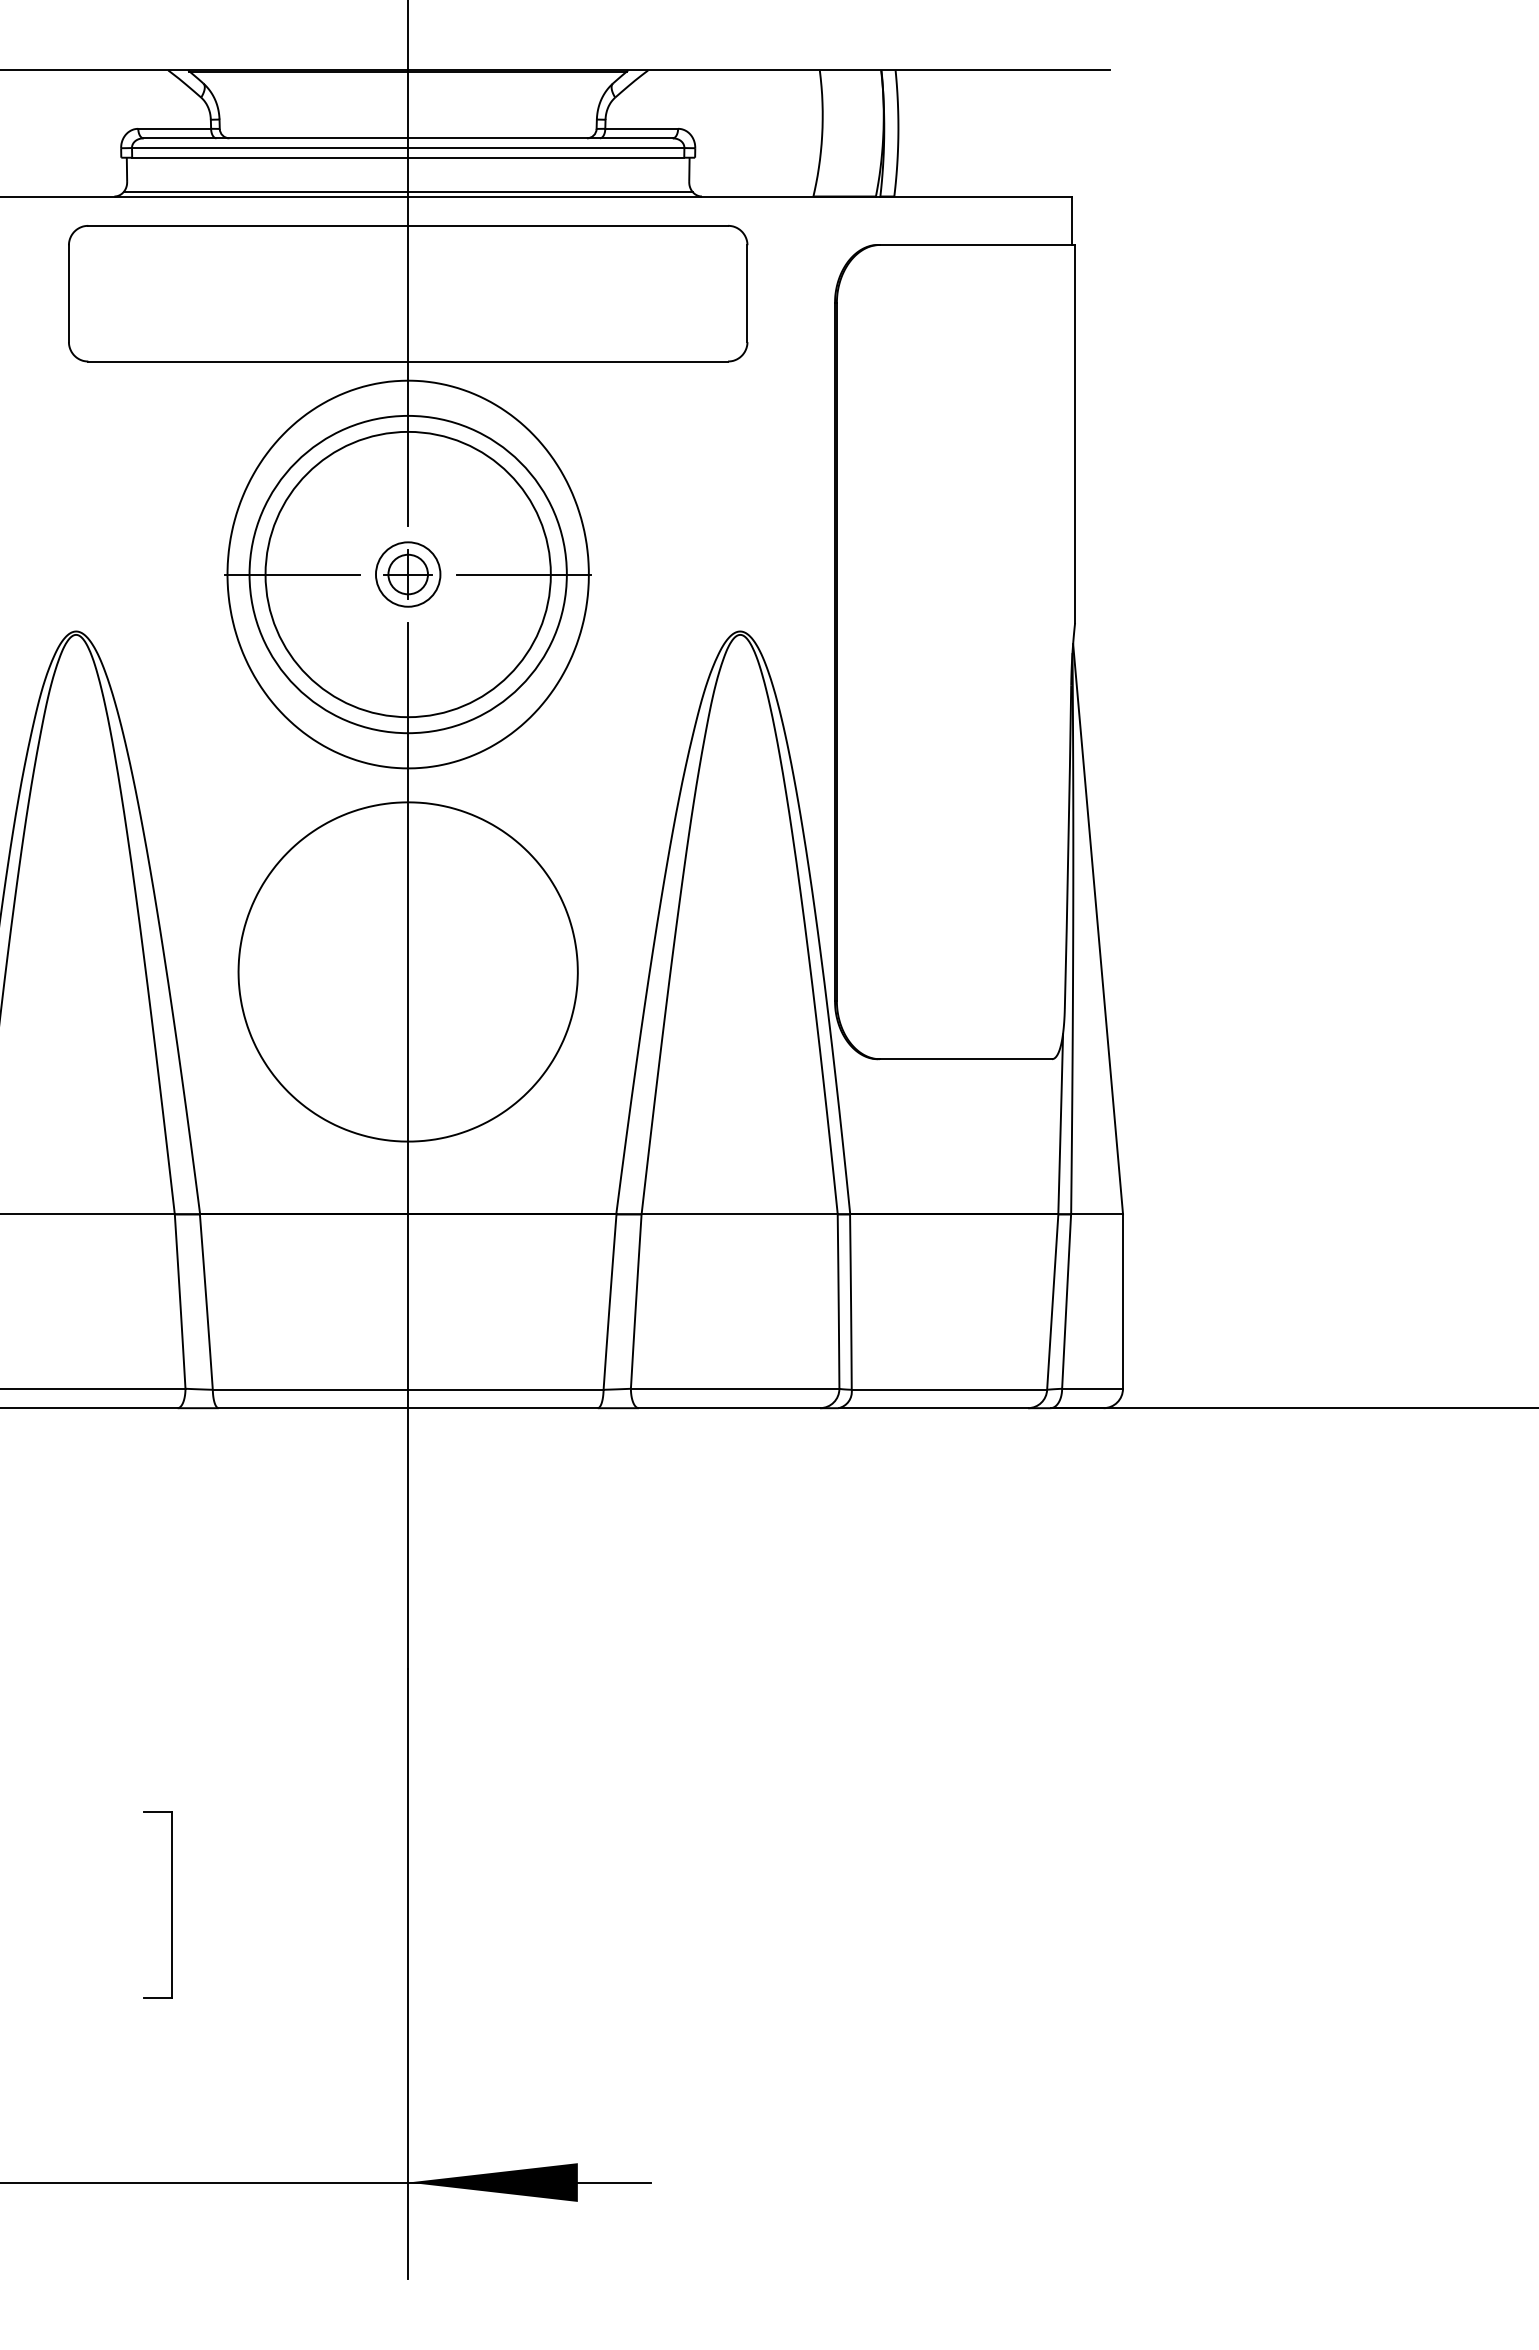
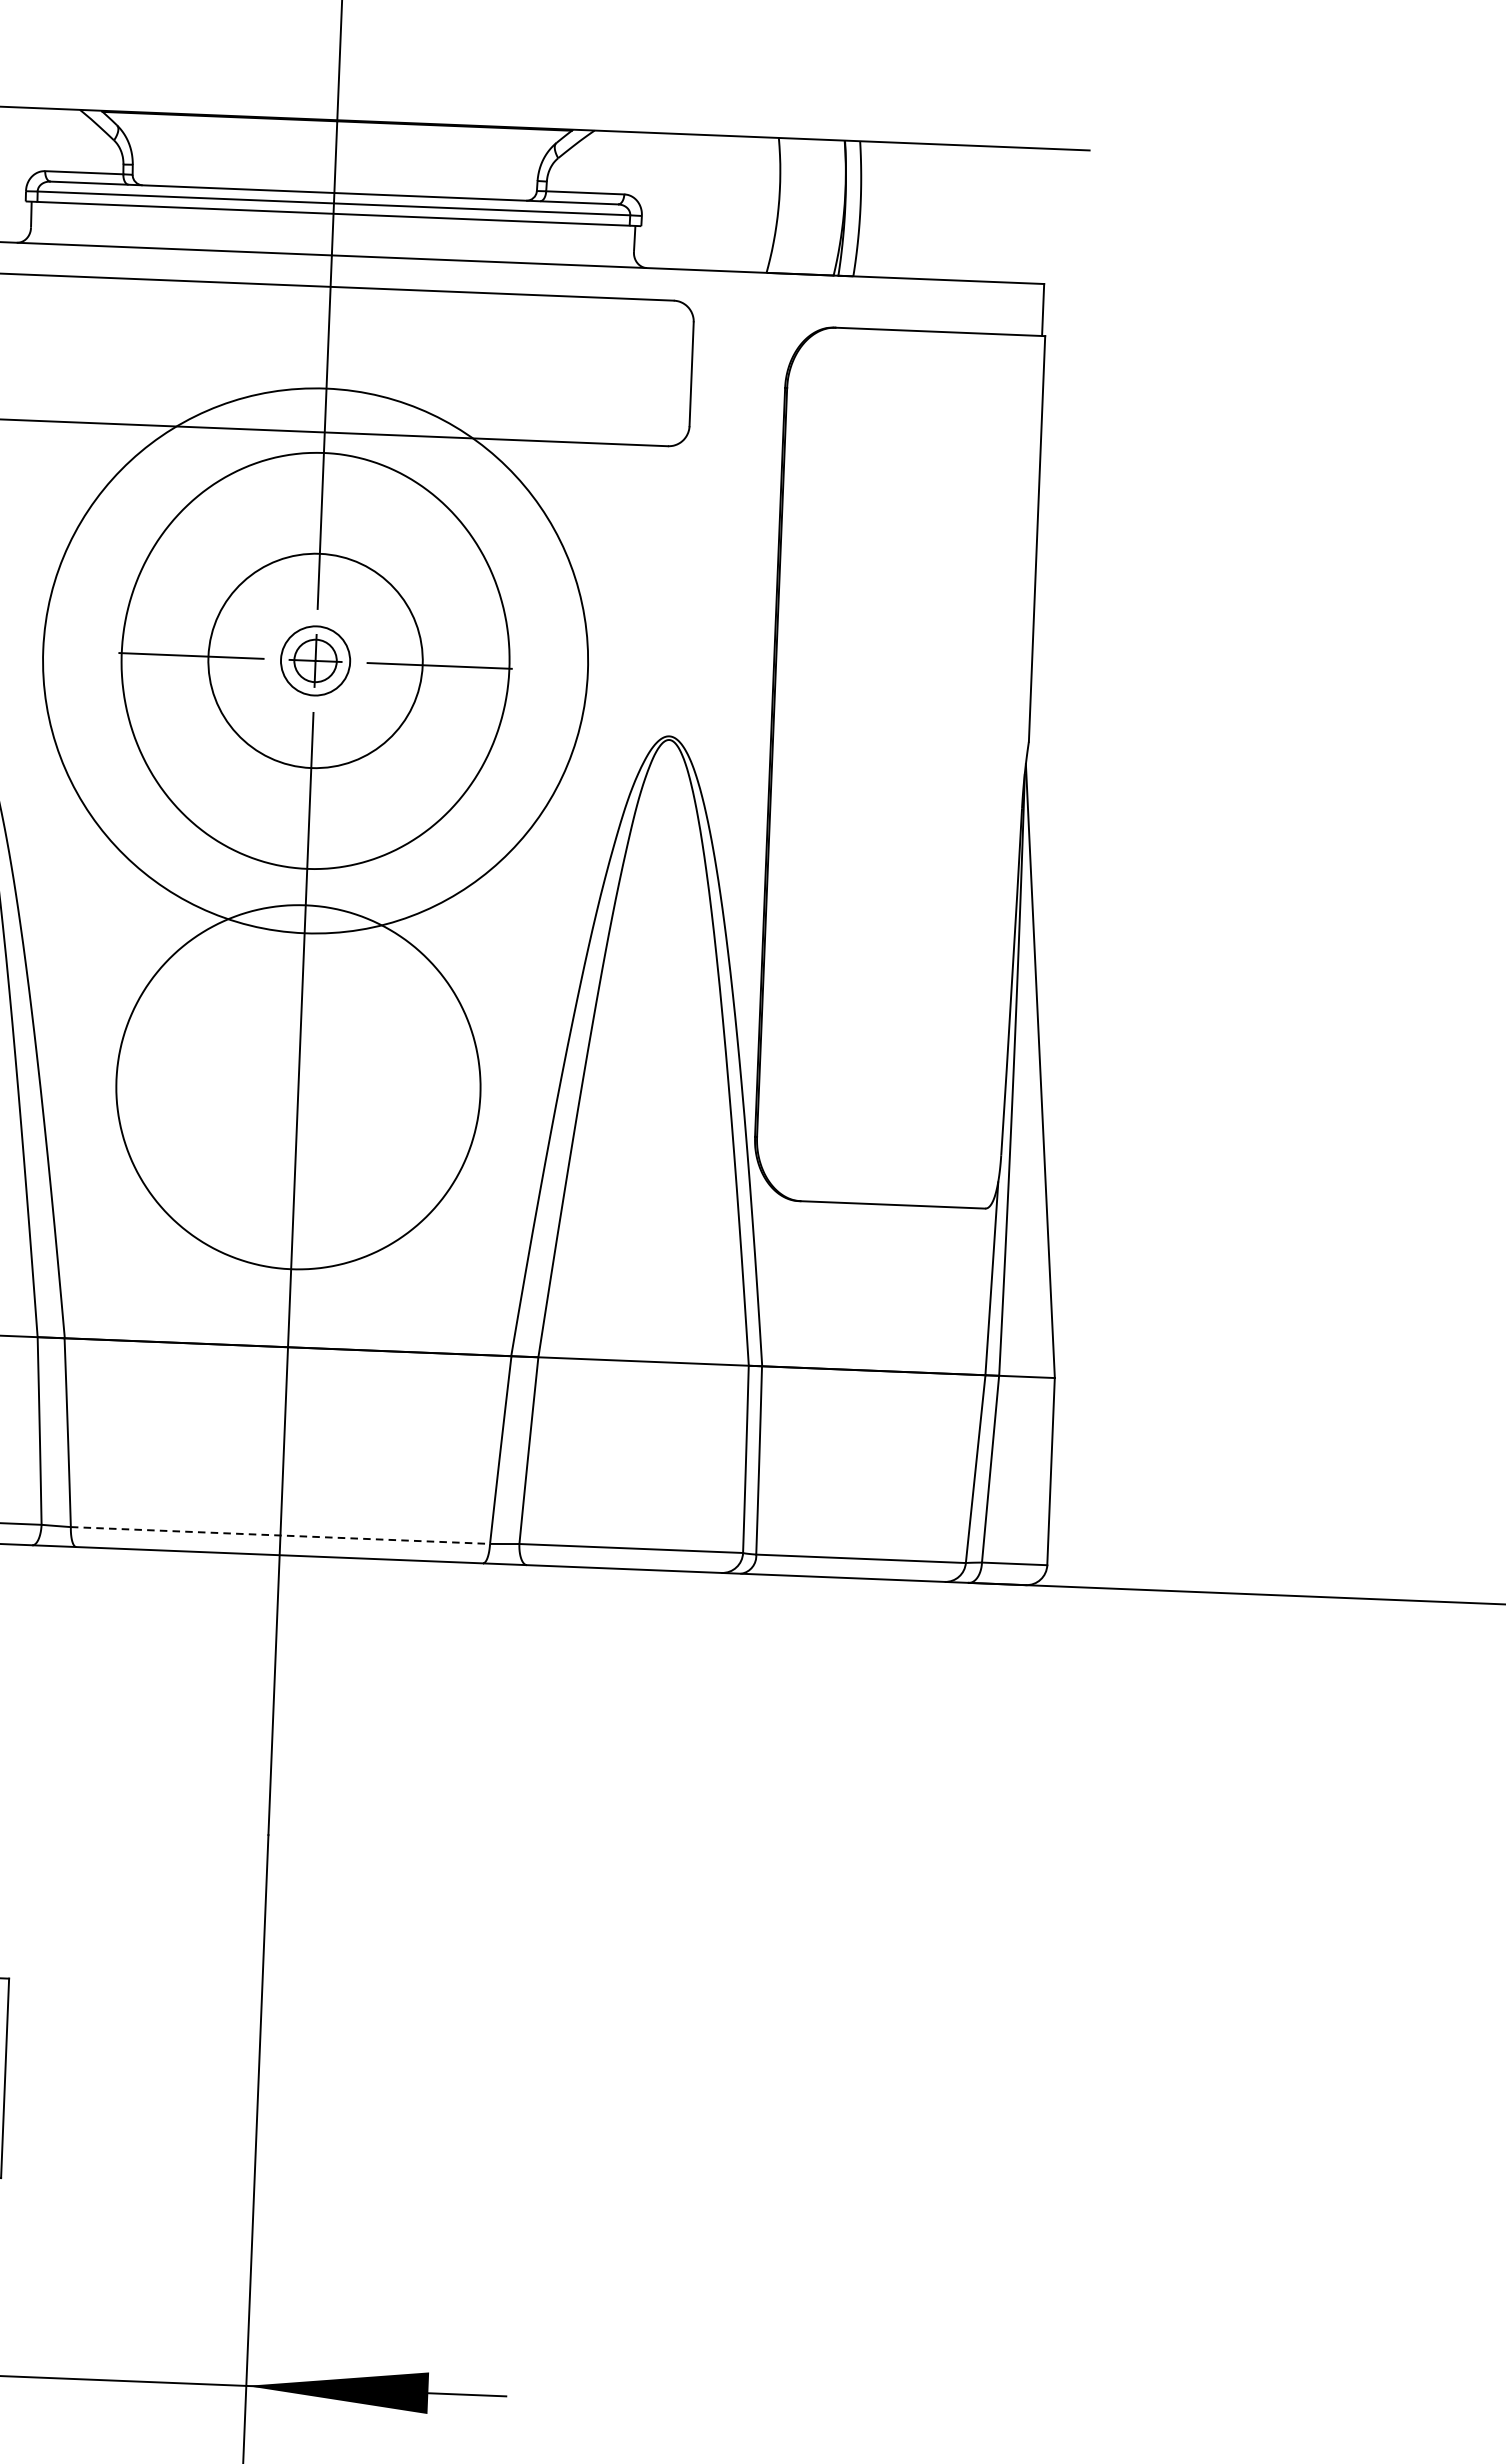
line: (407, 191) -> (331, 250), removed
circle: (407, 574) -> (314, 660), size x0.7
circle: (407, 574) -> (314, 660), size x1.6
line: (408, 1389) -> (280, 1535), solid -> dashed

